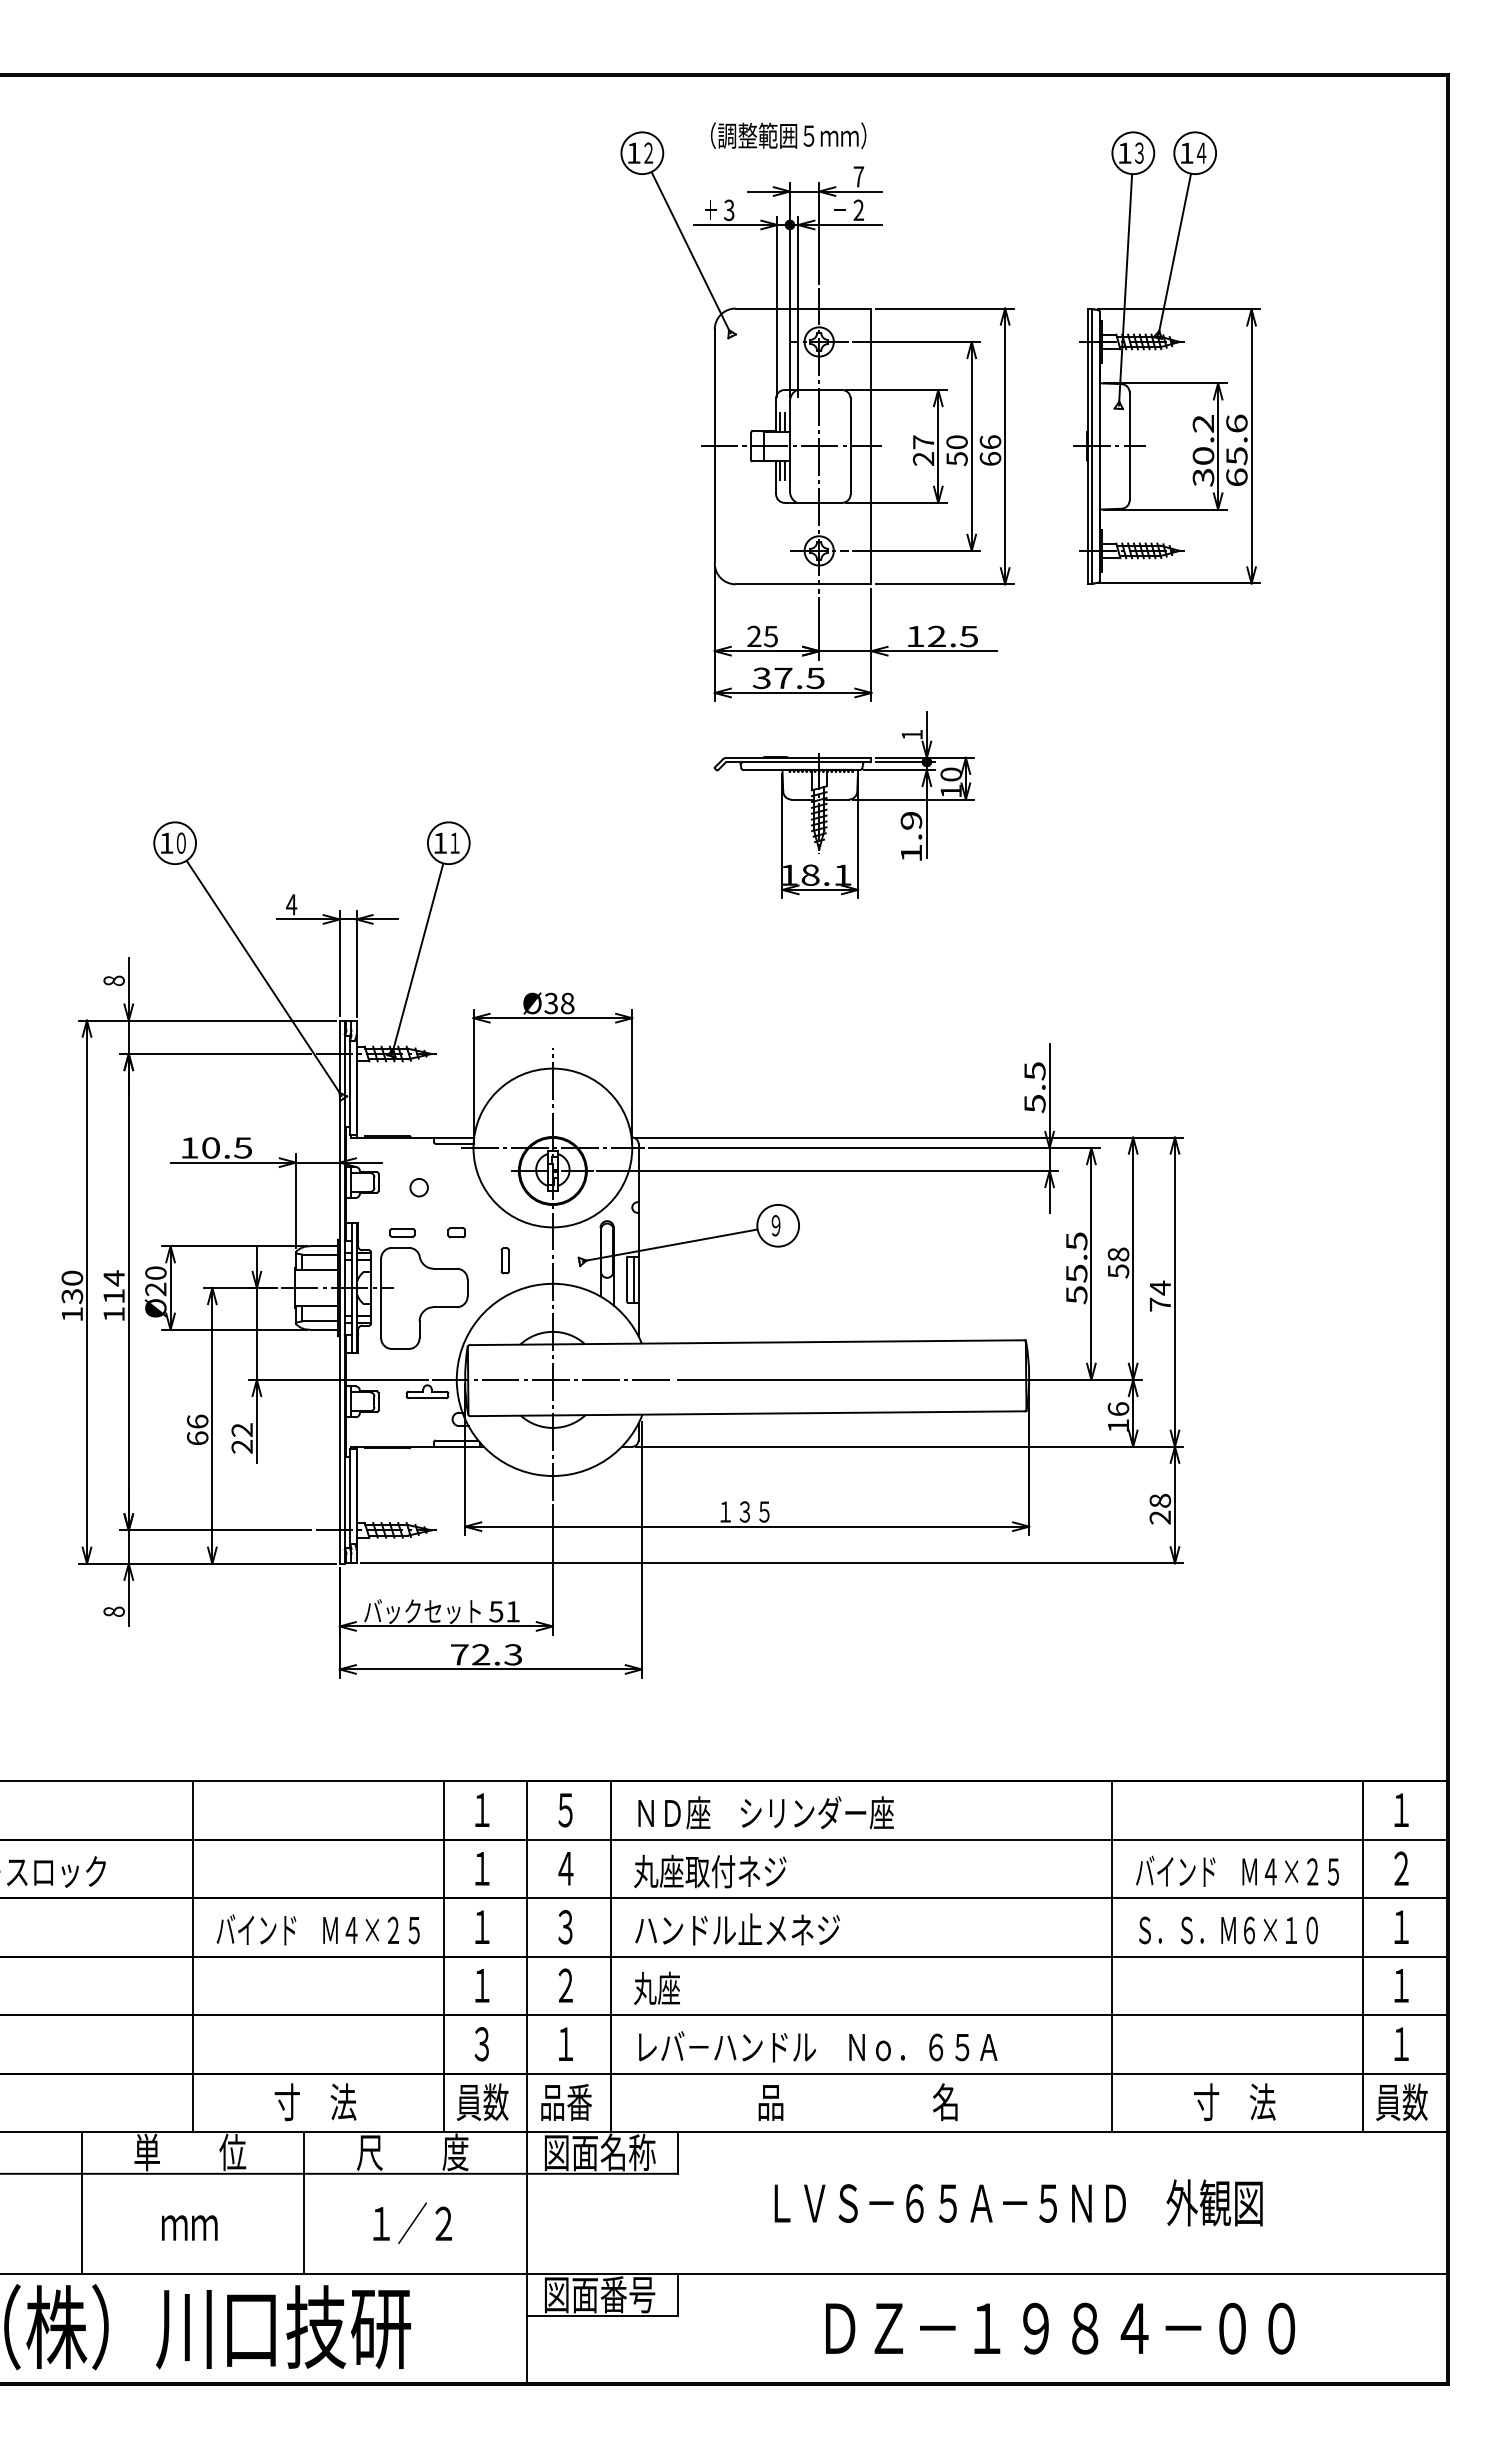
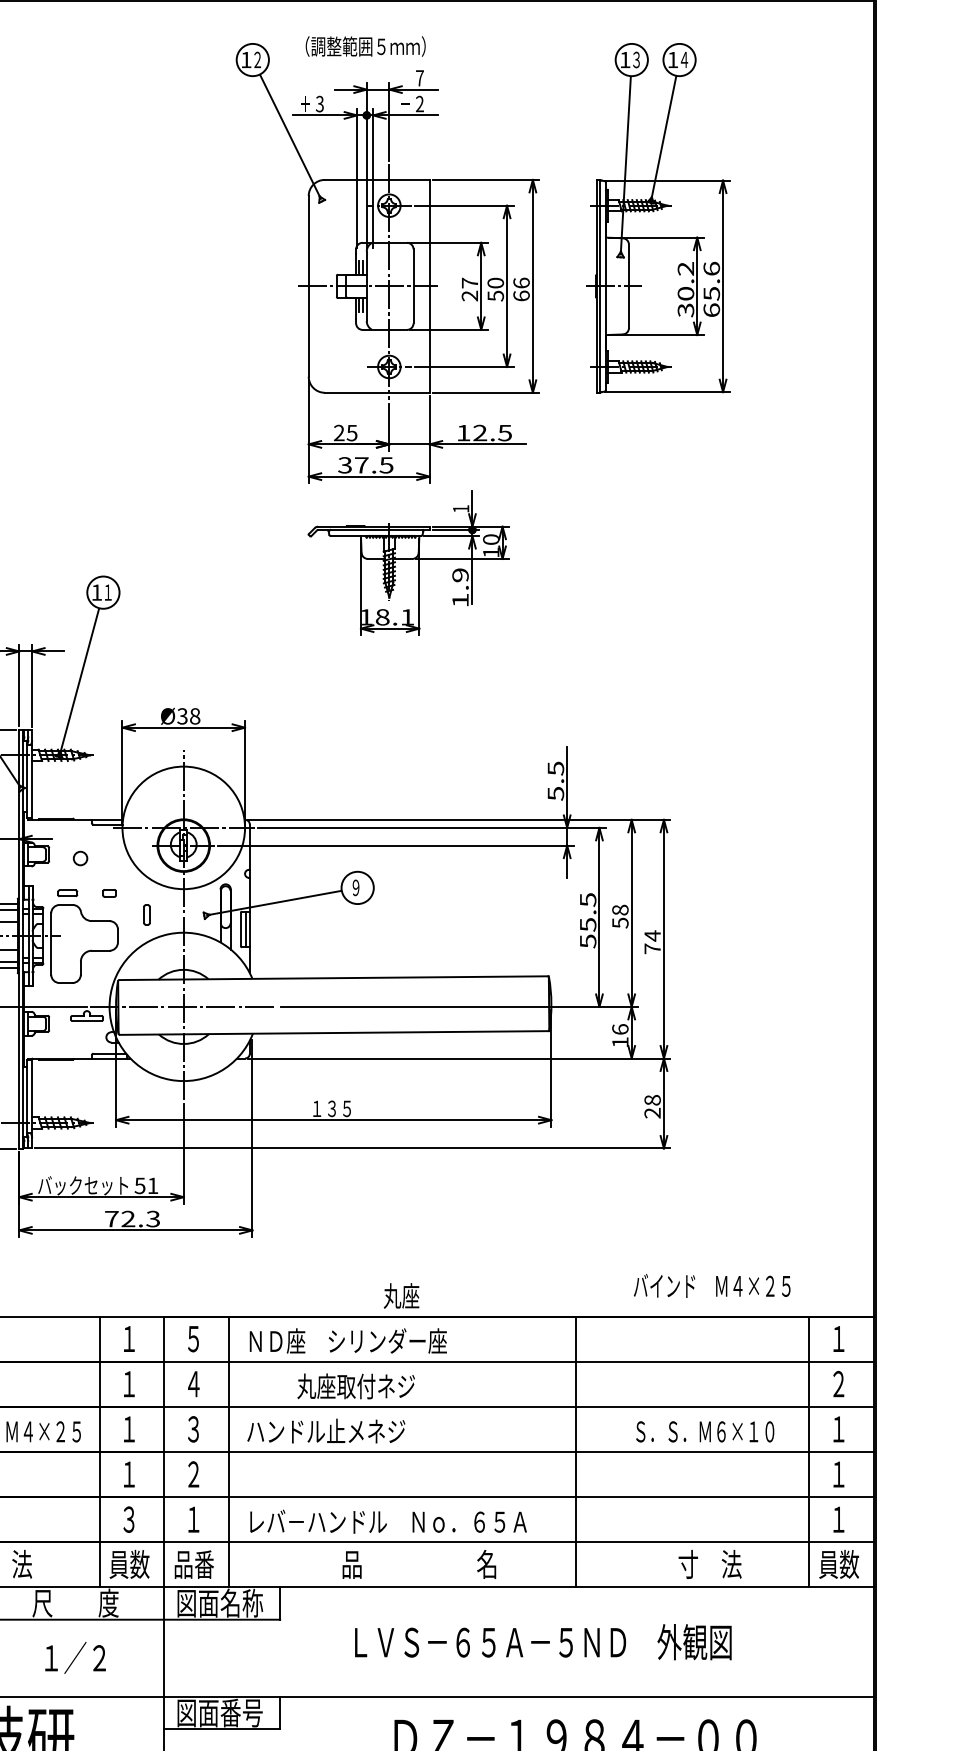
text: (1237, 1870) -> (712, 1285), moved
text: (710, 1871) -> (356, 1386), moved
line: (1112, 1956) -> (576, 1451), moved
text: (656, 1987) -> (401, 1295), moved

